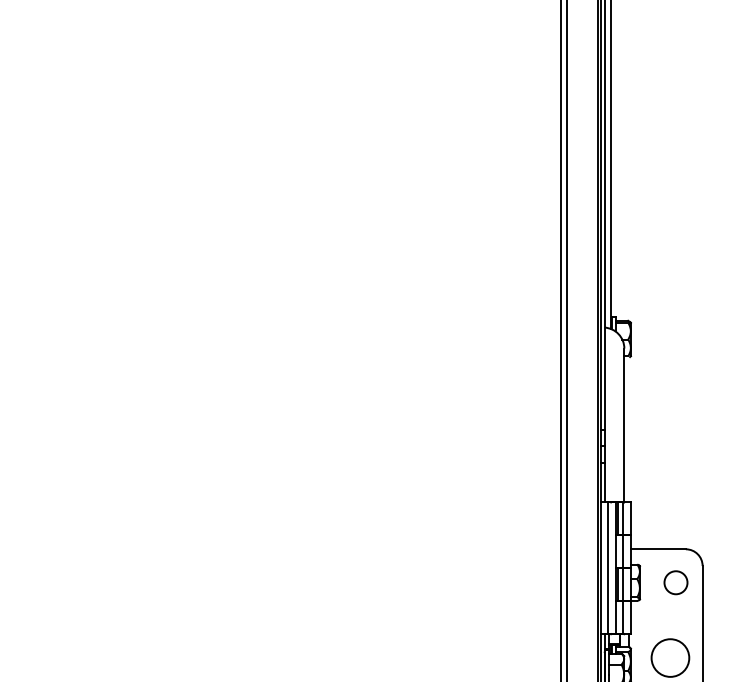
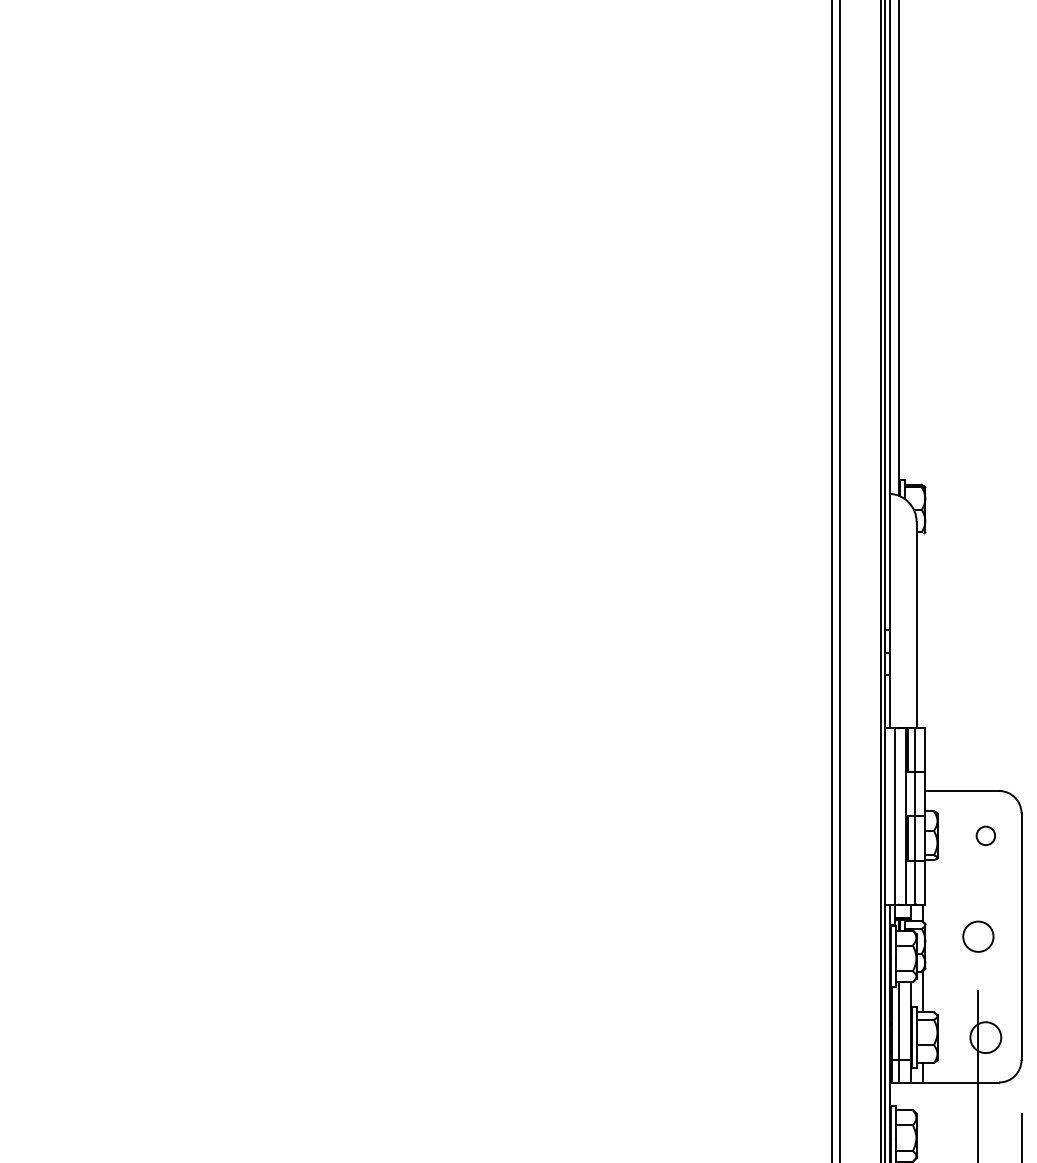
circle: (675, 582) -> (985, 835), size x0.6
circle: (670, 657) -> (978, 936), size x0.6

